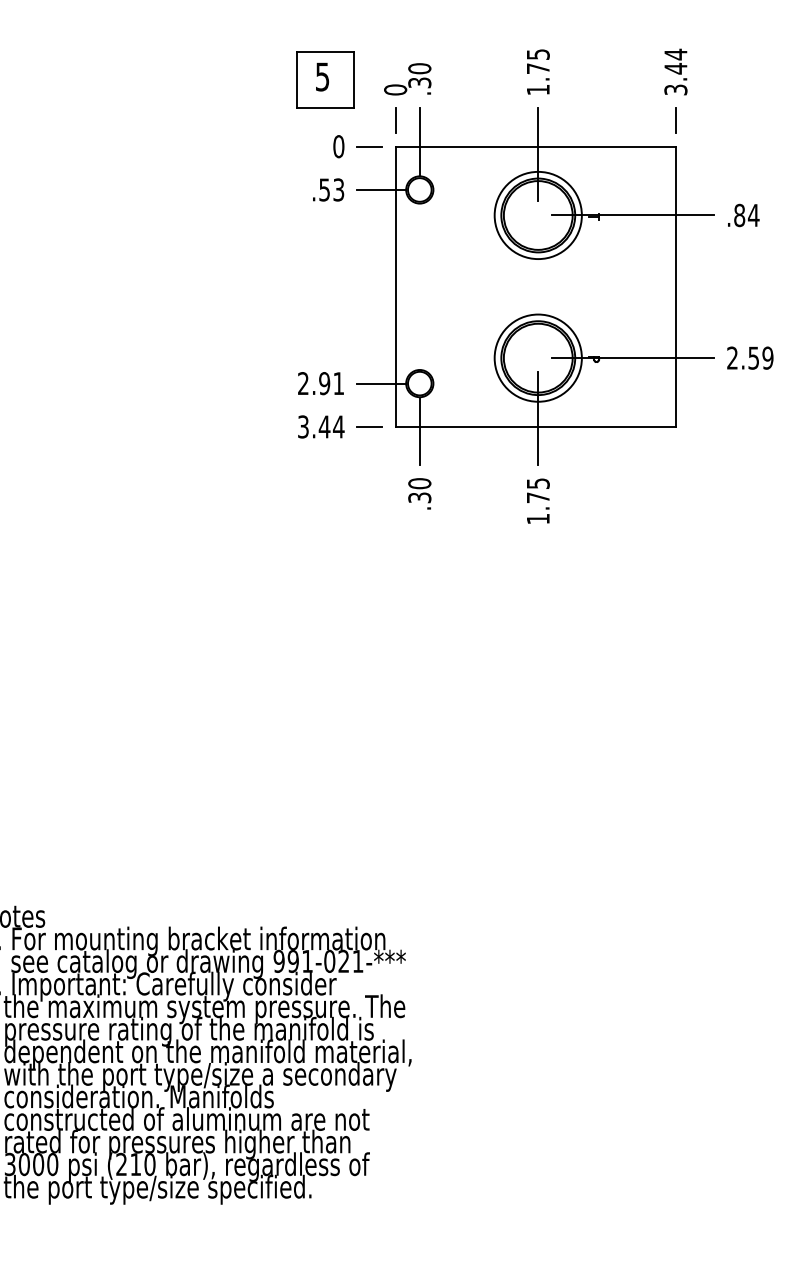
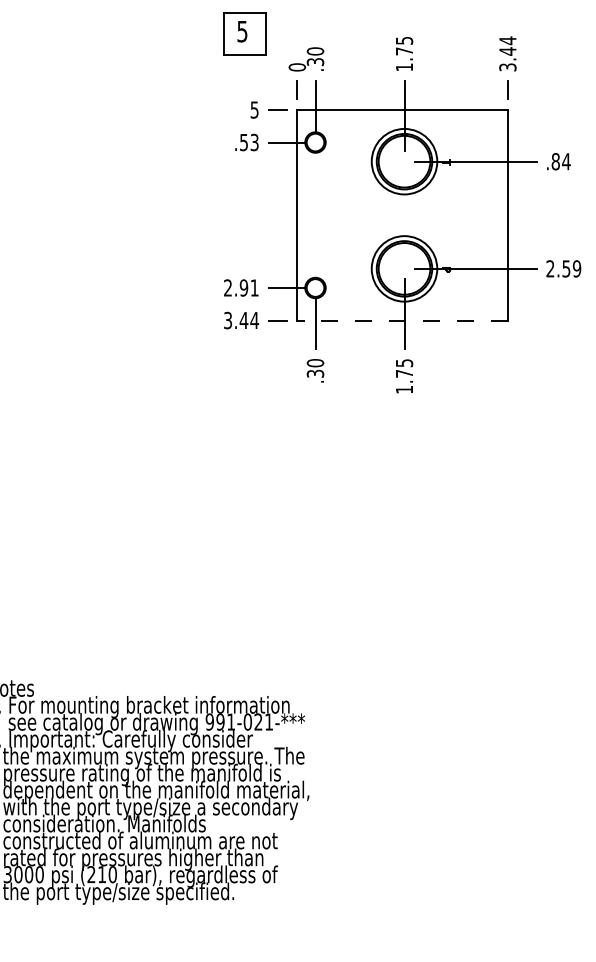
part: (325, 79) -> (244, 33), moved
text: (338, 145) -> (254, 109), 0 -> 5
line: (535, 426) -> (402, 320), solid -> dashed

